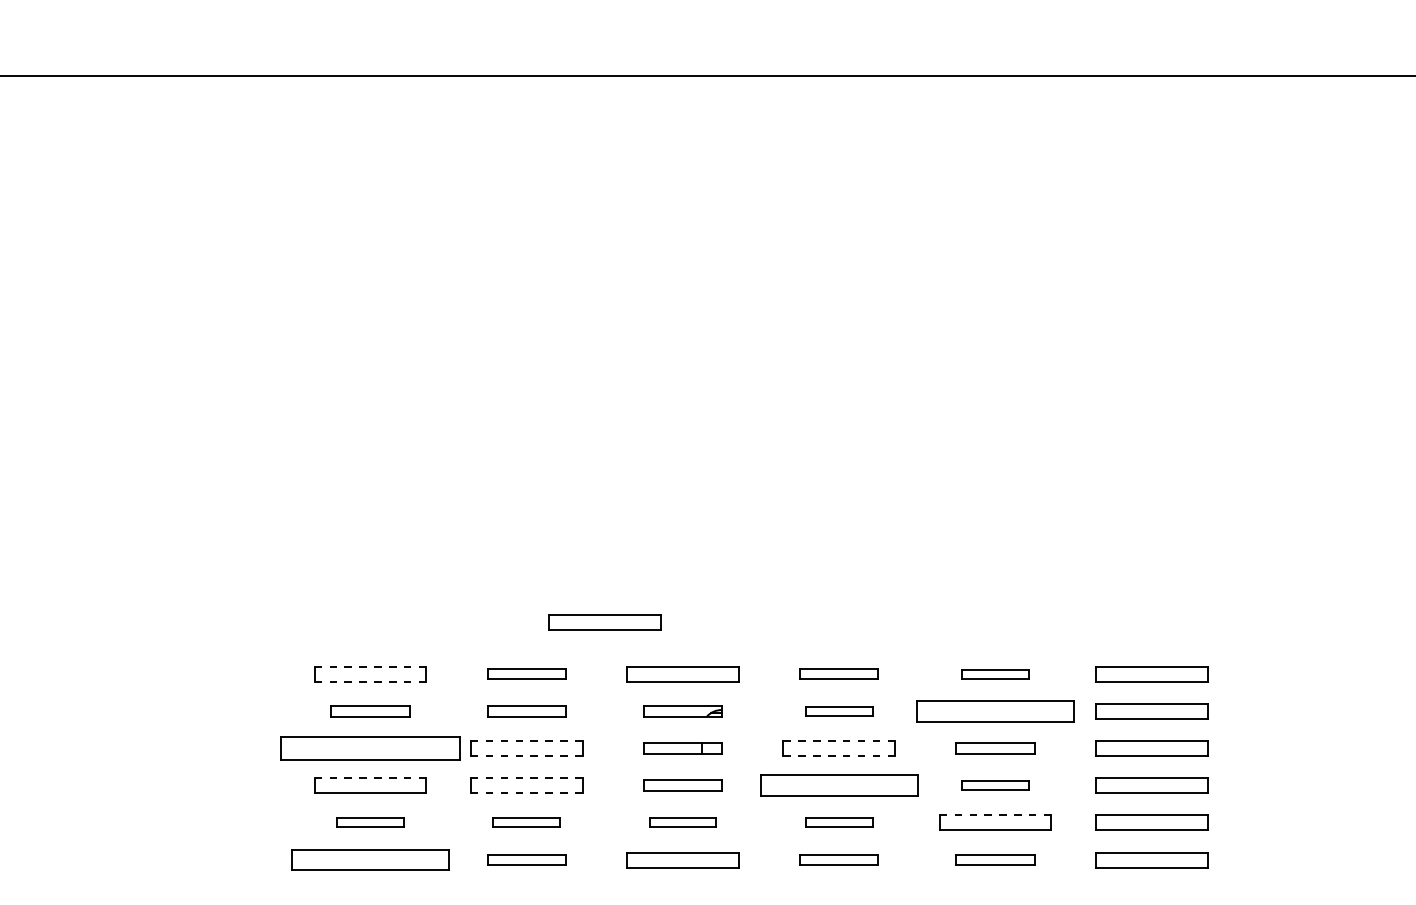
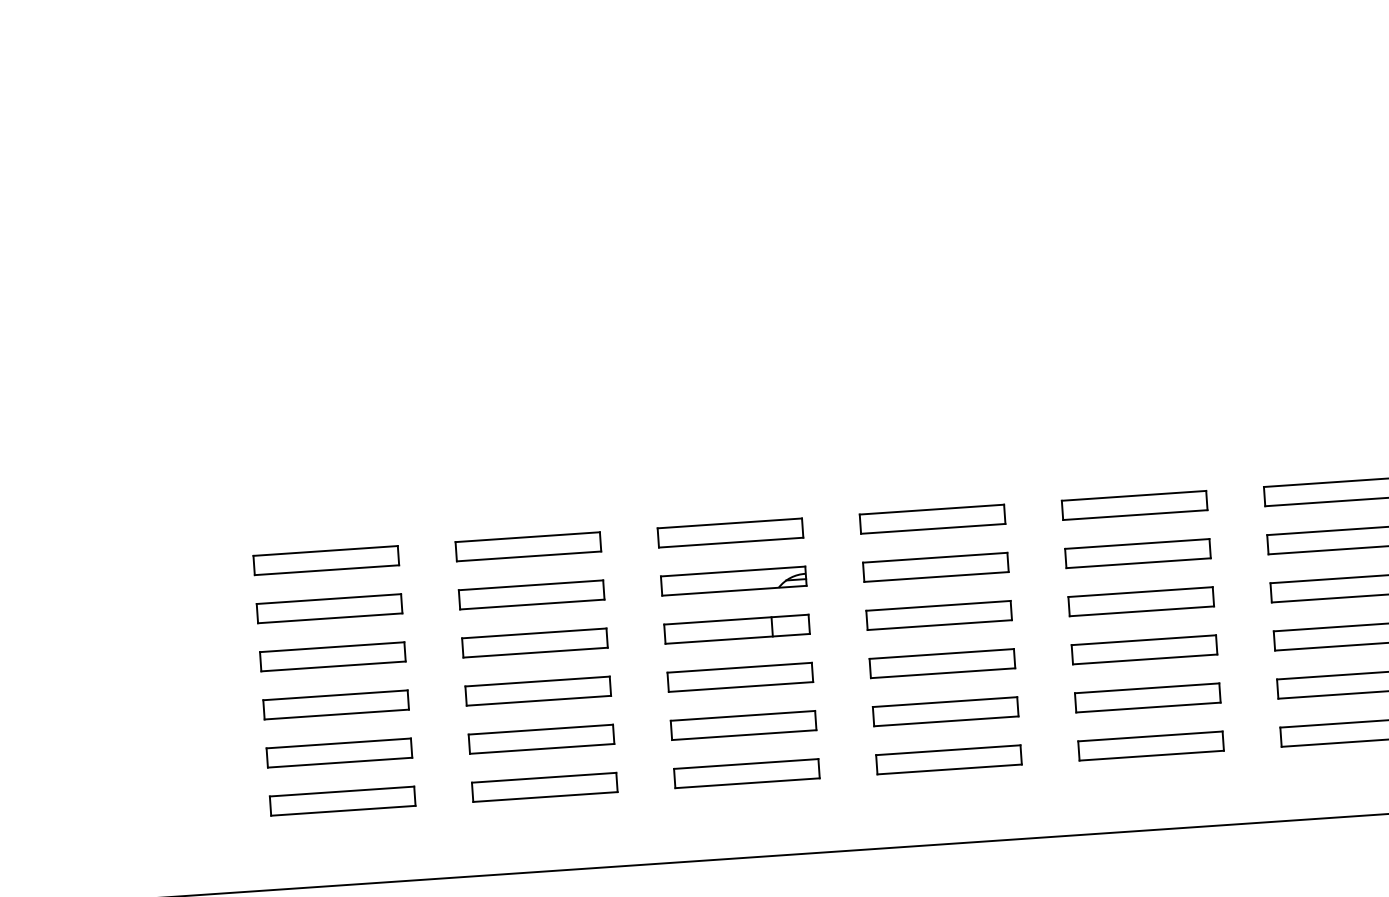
part: (604, 622) -> (624, 473), removed
line: (370, 666) -> (325, 550), dashed -> solid
part: (526, 674) -> (528, 547), size x1.43
part: (838, 674) -> (931, 519), size x1.43
part: (995, 674) -> (1134, 506), size x1.67
line: (370, 681) -> (327, 570), dashed -> solid
part: (370, 711) -> (329, 608), size x1.43
part: (526, 711) -> (531, 595), size x1.43
part: (682, 711) -> (733, 581), size x1.43
part: (838, 711) -> (934, 567), size x1.67
part: (995, 711) -> (1137, 553), size x0.71
line: (526, 741) -> (534, 634), dashed -> solid
line: (839, 741) -> (938, 606), dashed -> solid
part: (370, 748) -> (332, 656), size x0.62
part: (682, 748) -> (736, 629), size x1.43
part: (995, 748) -> (1141, 601), size x1.43
line: (526, 755) -> (535, 652), dashed -> solid
line: (839, 755) -> (940, 624), dashed -> solid
line: (370, 778) -> (335, 695), dashed -> solid
line: (526, 778) -> (537, 681), dashed -> solid
part: (682, 785) -> (739, 677), size x1.43
part: (838, 785) -> (941, 663), size x0.71
part: (995, 785) -> (1144, 649), size x1.67
line: (526, 793) -> (538, 701), dashed -> solid
line: (995, 815) -> (1147, 688), dashed -> solid
part: (370, 822) -> (339, 752), size x1.67
part: (526, 822) -> (541, 738), size x1.67
part: (682, 822) -> (742, 725), size x1.67
part: (838, 822) -> (944, 711), size x1.67
part: (370, 860) -> (342, 801), size x0.71
part: (526, 860) -> (544, 787), size x1.43
part: (838, 860) -> (948, 760), size x1.43
part: (995, 860) -> (1151, 746), size x1.43

